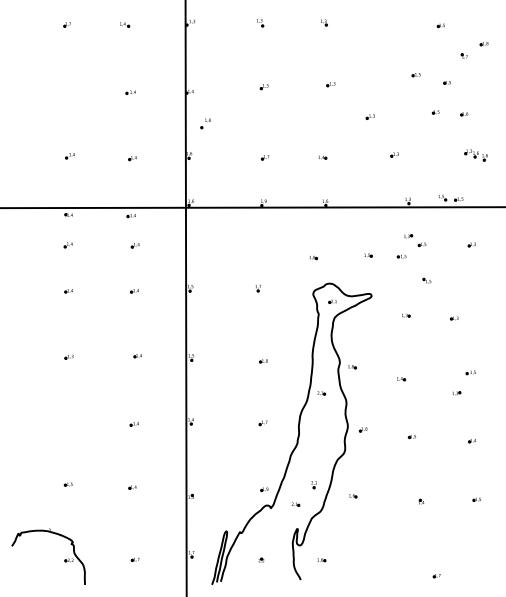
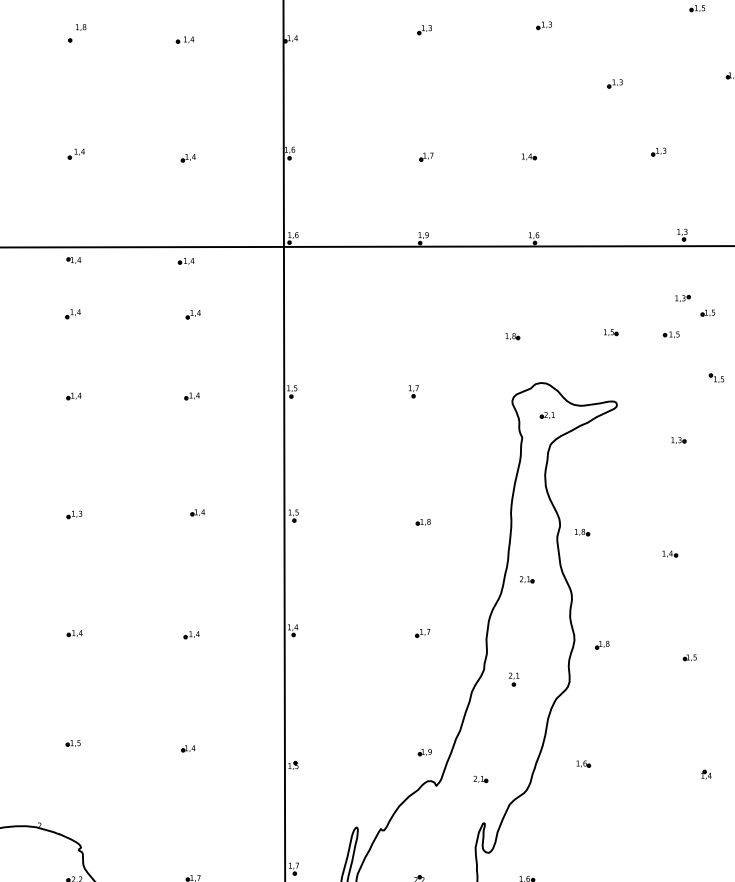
part: (205, 123) -> (76, 32), moved
part: (68, 423) -> (73, 633), added
part: (313, 485) -> (512, 680), moved

